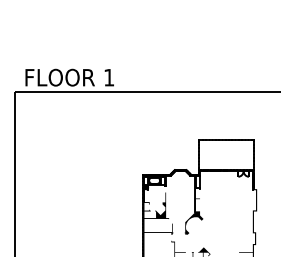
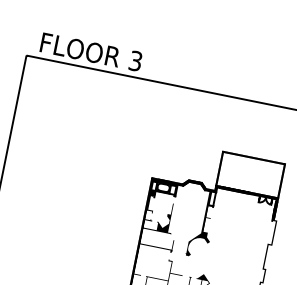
text: (109, 77) -> (136, 61), 1 -> 3

